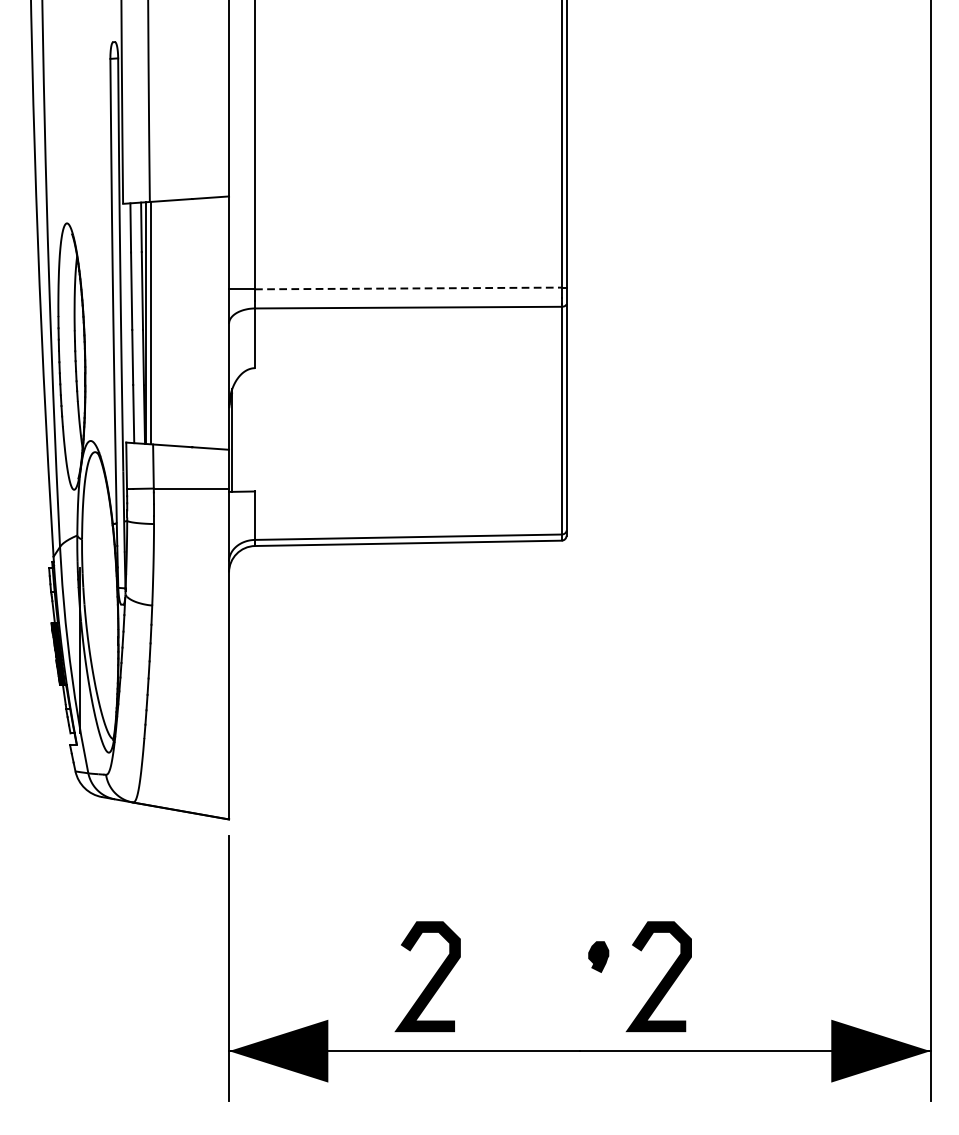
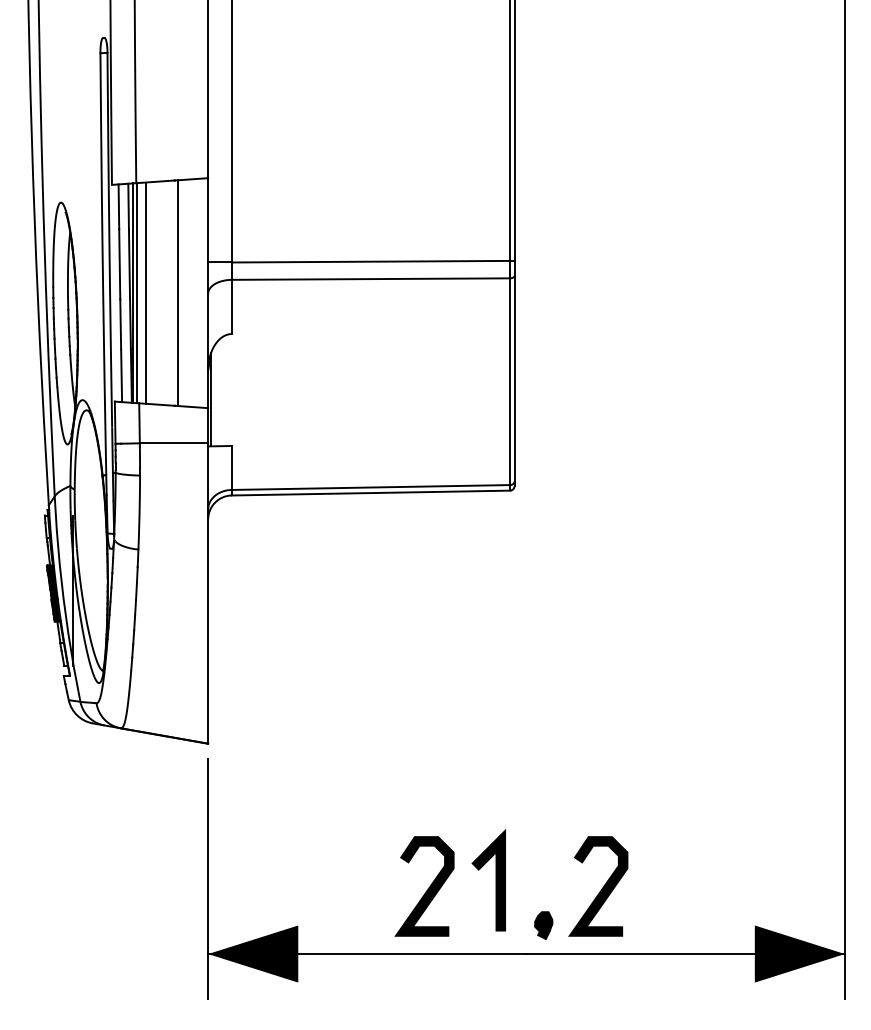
line: (408, 288) -> (371, 261), dashed -> solid
line: (160, 322) -> (145, 292), added
line: (196, 323) -> (178, 293), added
part: (598, 956) -> (543, 925), moved
line: (545, 970) -> (495, 880), added
curve: (432, 977) -> (428, 887), moved

